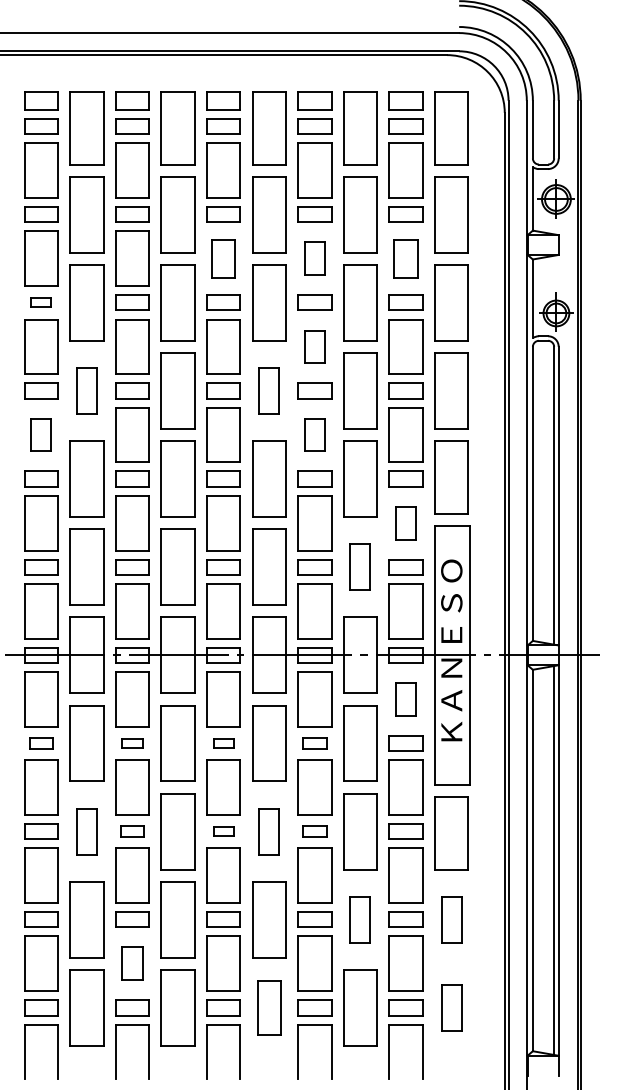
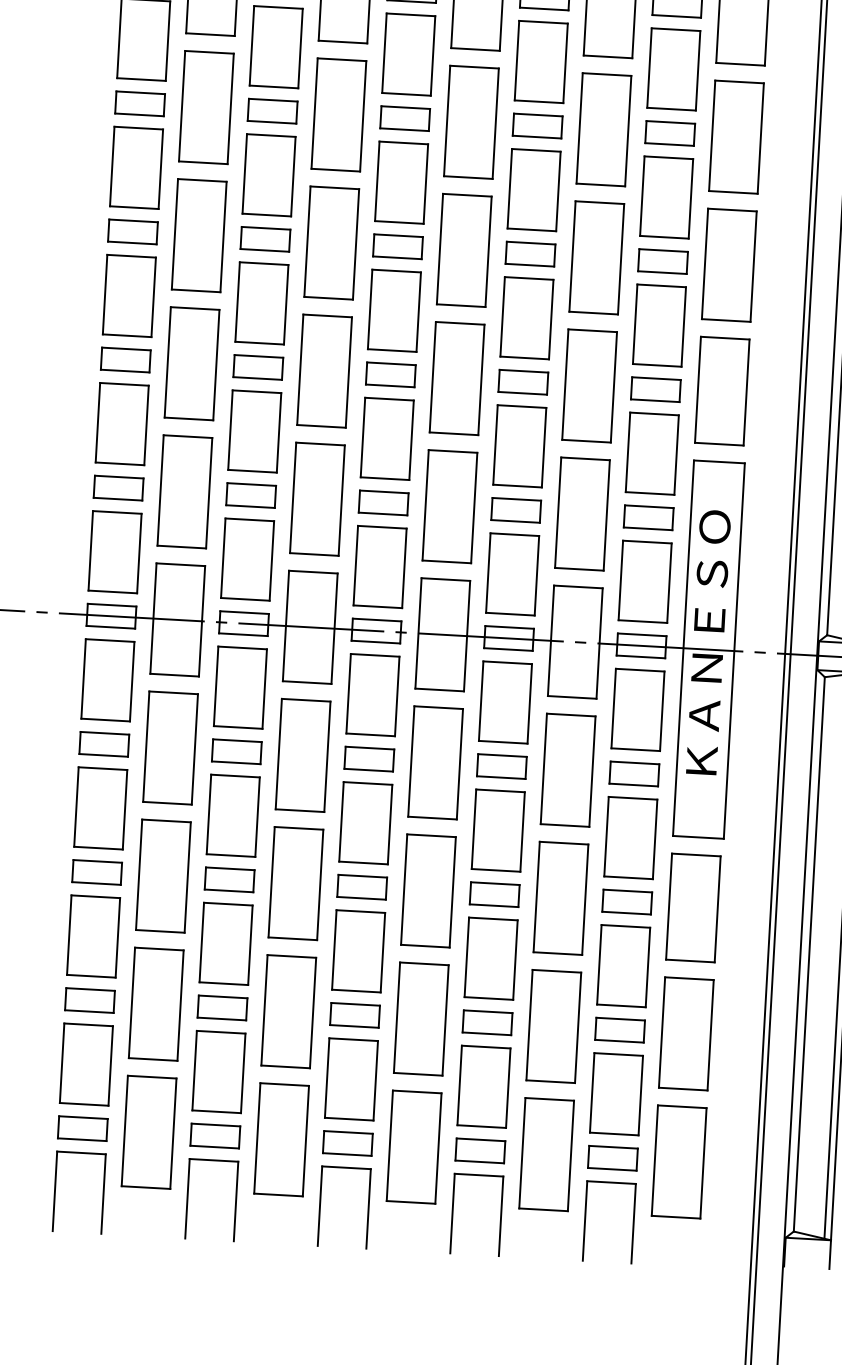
part: (223, 258) -> (408, 54), size x1.43
part: (314, 258) -> (540, 61), size x1.67
part: (405, 258) -> (673, 69), size x1.43
part: (41, 302) -> (140, 103), size x1.67
part: (314, 346) -> (533, 189), size x1.67
part: (86, 390) -> (198, 234), size x1.67
part: (269, 390) -> (464, 249), size x1.67
part: (41, 434) -> (129, 295), size x1.67
part: (314, 434) -> (526, 317), size x1.67
part: (405, 523) -> (651, 454), size x1.67
part: (360, 566) -> (582, 513), size x1.67
part: (405, 699) -> (637, 710), size x1.67
part: (41, 743) -> (104, 744), size x1.43
part: (132, 743) -> (236, 751), size x1.67
part: (223, 743) -> (369, 759), size x1.67
part: (314, 743) -> (501, 766), size x1.43
part: (86, 831) -> (162, 875), size x1.67
part: (132, 831) -> (229, 879), size x1.43
part: (223, 831) -> (362, 887), size x1.67
part: (269, 831) -> (428, 890), size x1.67
part: (314, 831) -> (494, 894), size x1.43
part: (360, 919) -> (553, 1026), size x1.67
part: (451, 919) -> (686, 1033), size x1.67
part: (132, 963) -> (219, 1071), size x1.67
part: (269, 1007) -> (414, 1146), size x1.43
part: (451, 1007) -> (679, 1161), size x1.67

